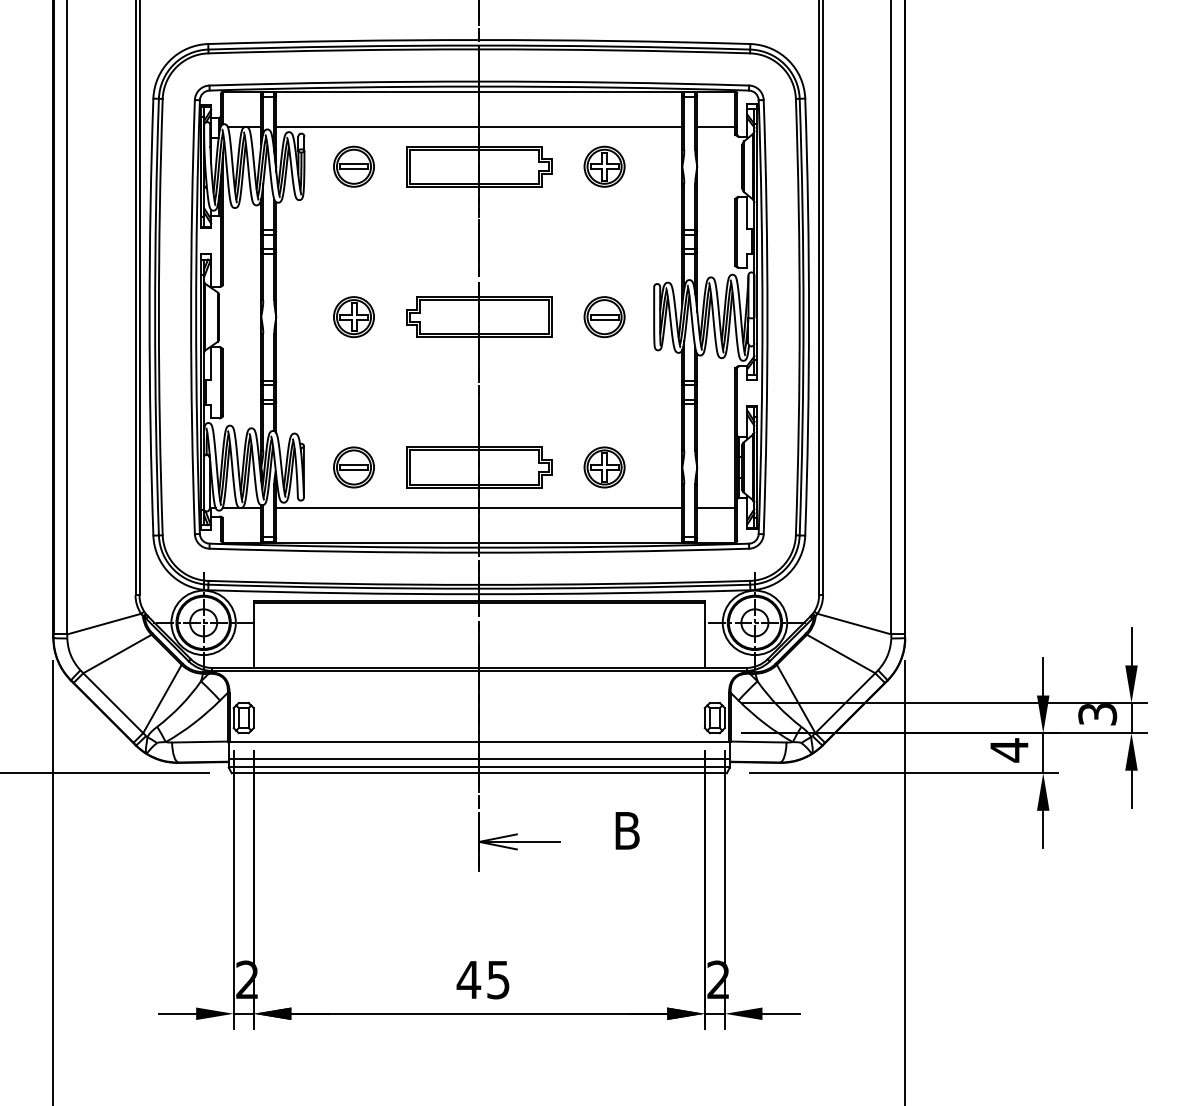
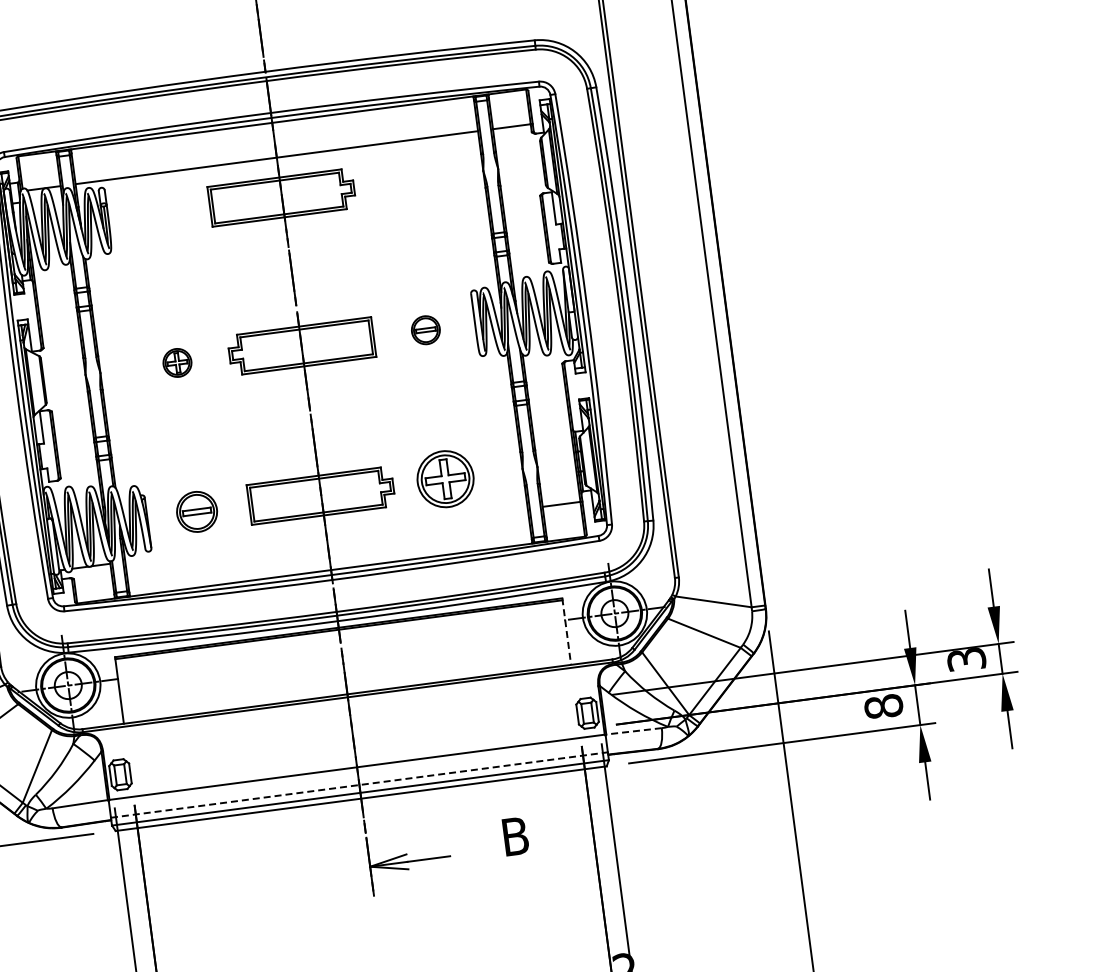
part: (353, 166) -> (157, 213), removed
part: (604, 166) -> (406, 180), removed
part: (353, 317) -> (177, 363), size x0.7
part: (604, 317) -> (425, 330), size x0.7
part: (604, 467) -> (445, 479), size x1.4
line: (479, 507) -> (326, 535), removed
line: (704, 634) -> (566, 631), solid -> dashed
line: (758, 742) -> (634, 731), solid -> dashed
text: (1009, 750) -> (883, 706), 4 -> 8
line: (479, 759) -> (359, 785), solid -> dashed

